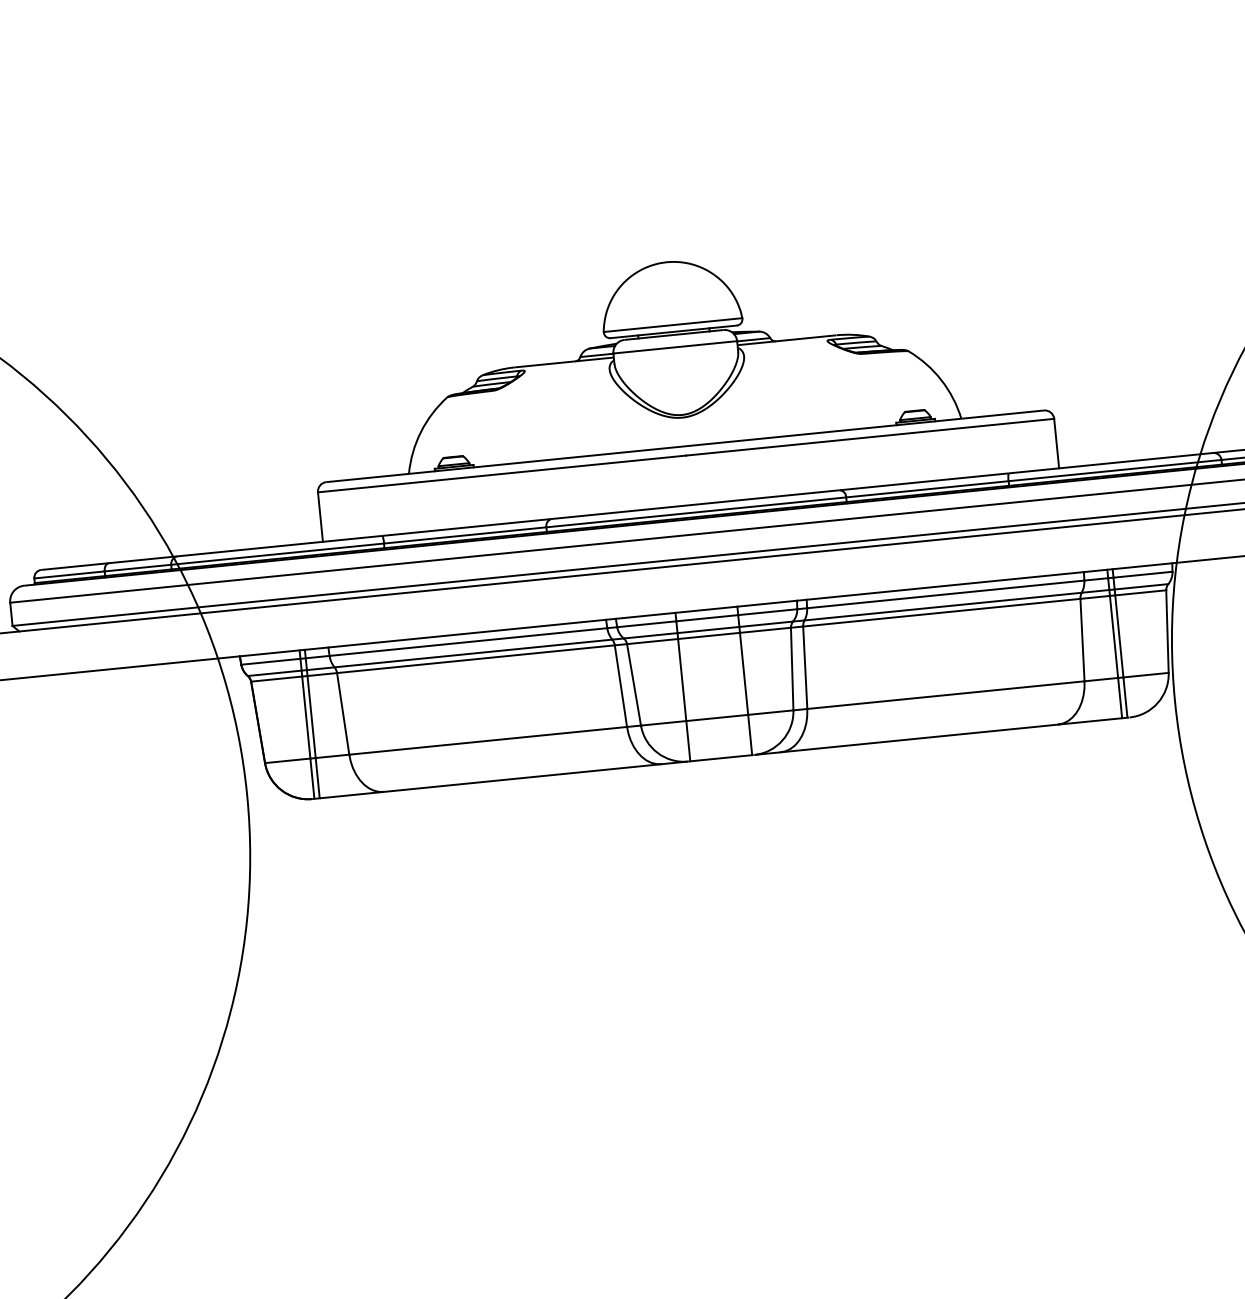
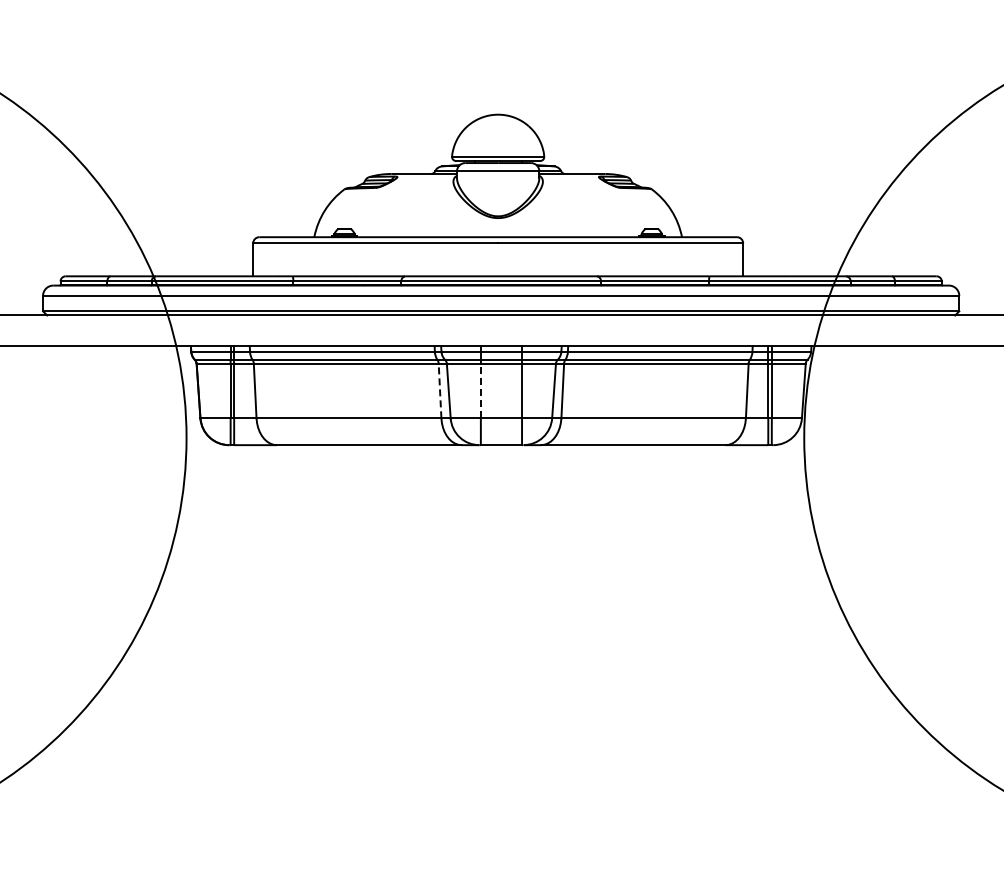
line: (681, 679) -> (480, 390), solid -> dashed
line: (621, 685) -> (440, 390), solid -> dashed

